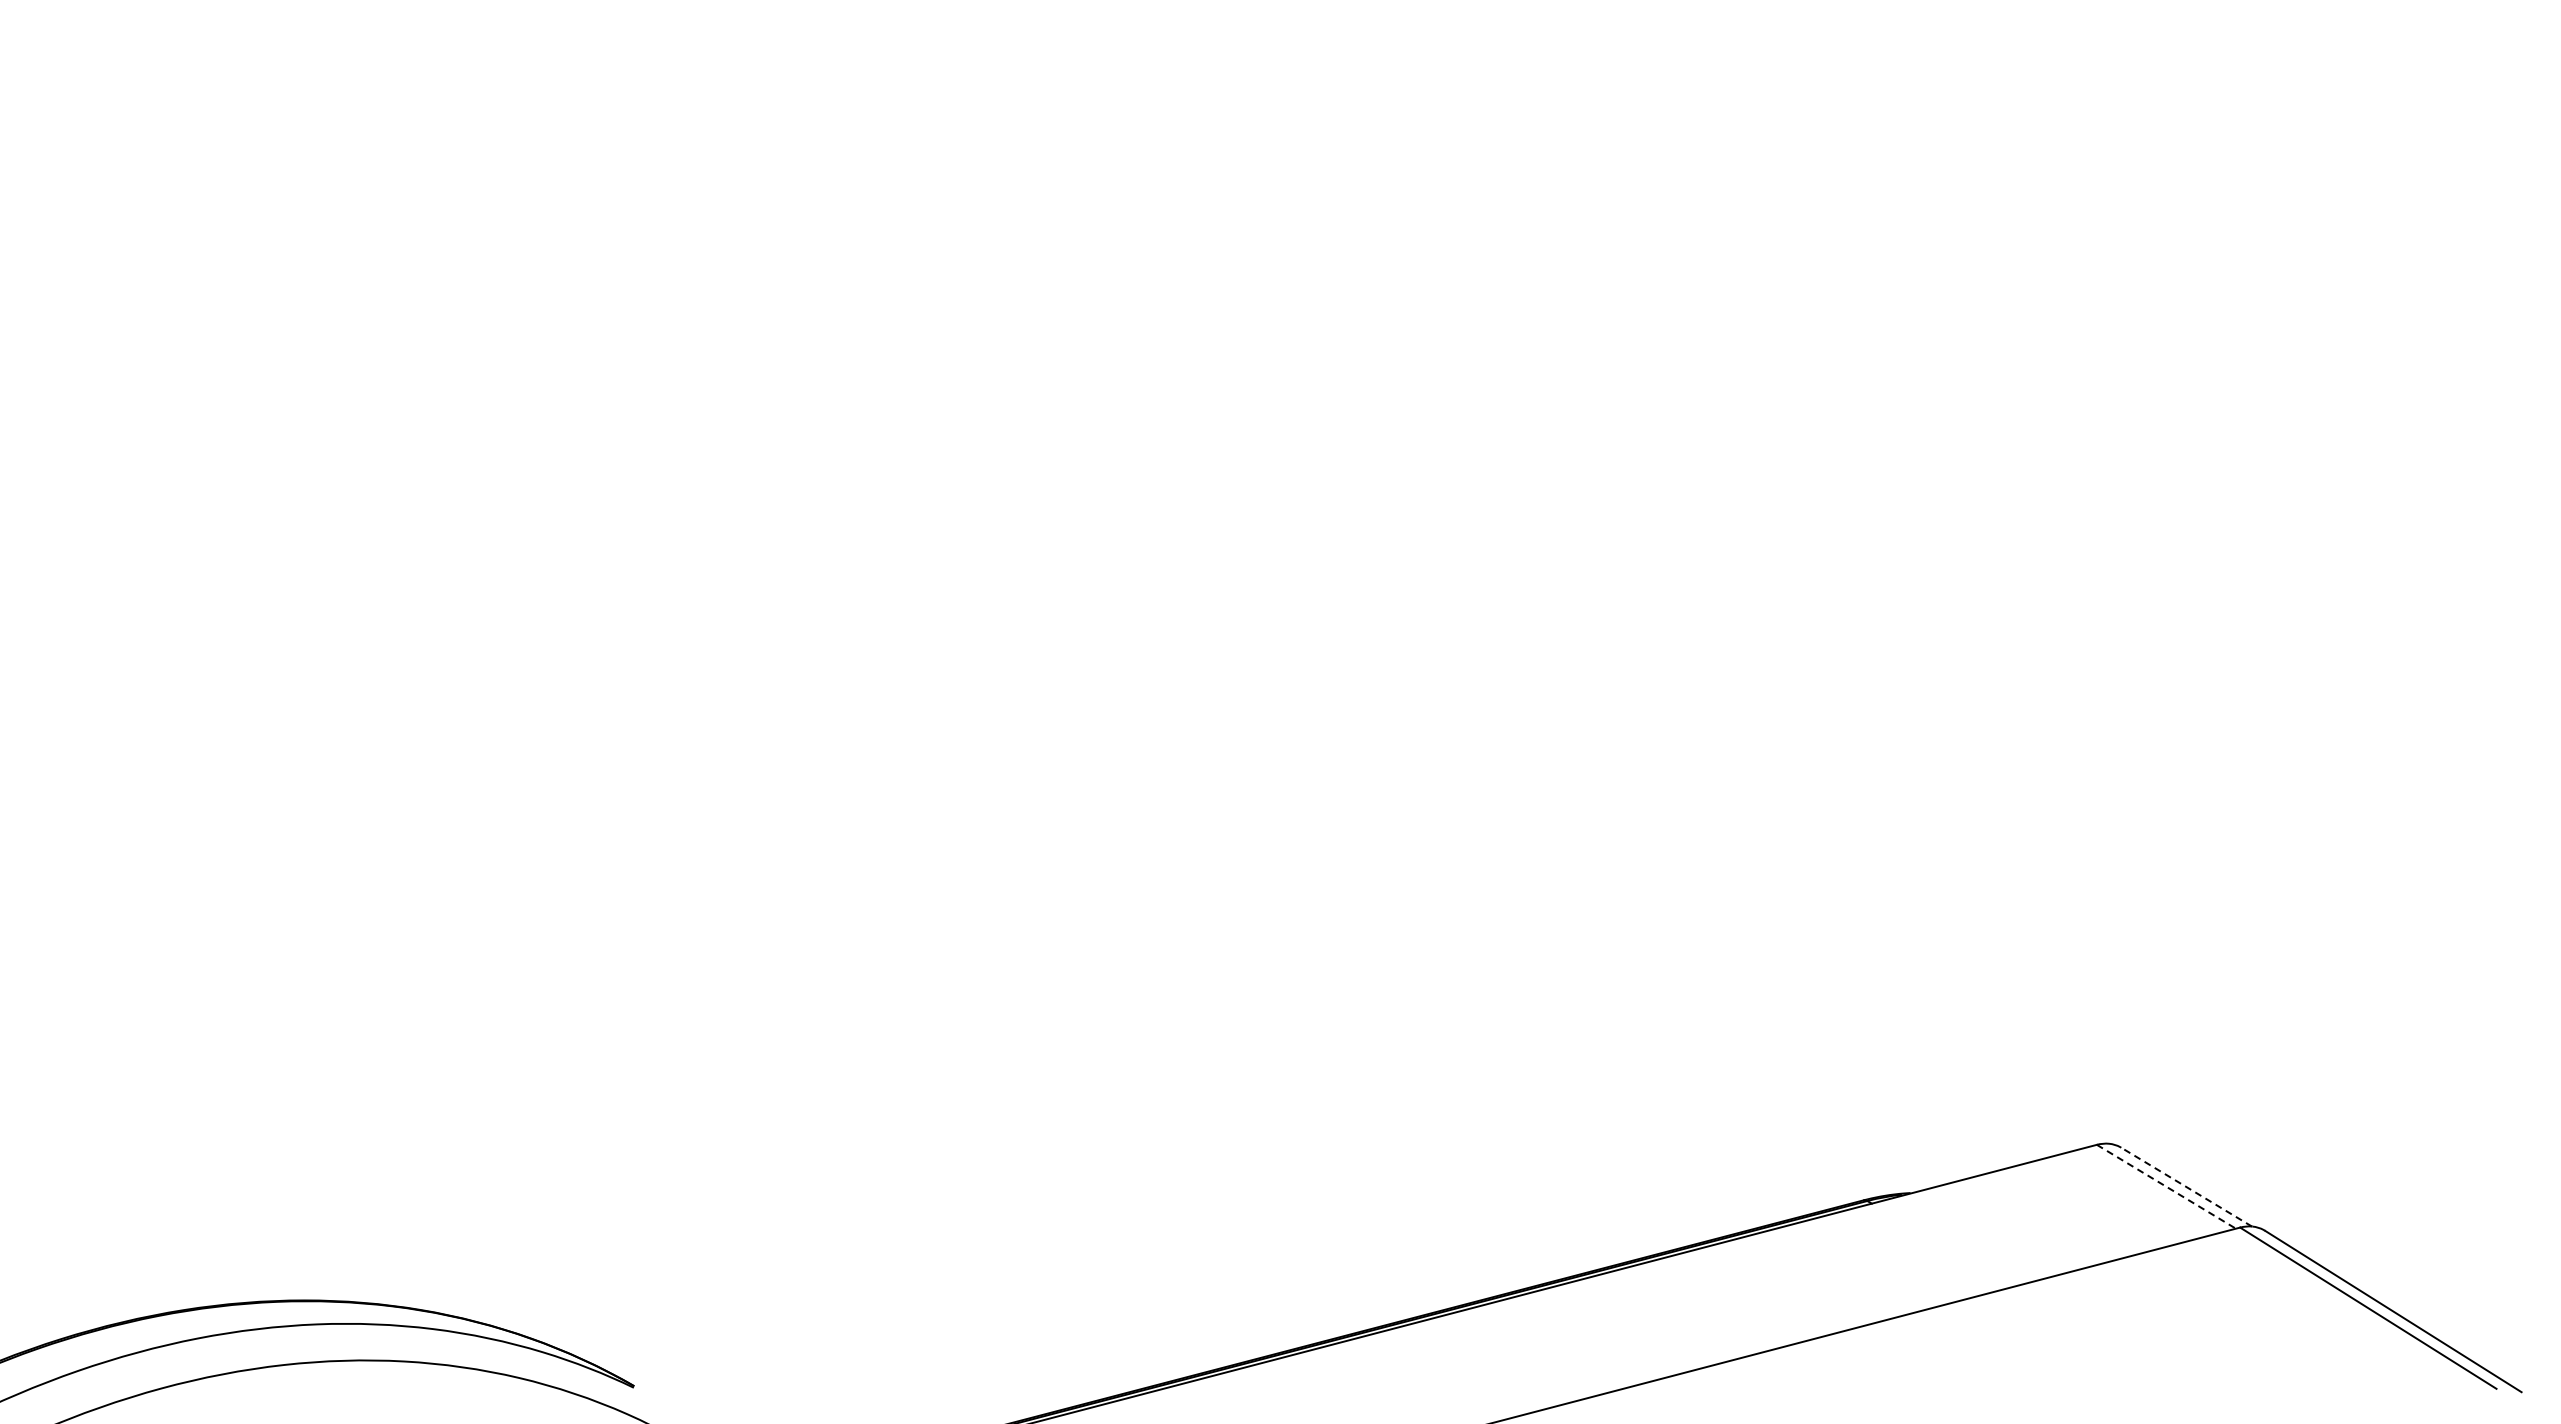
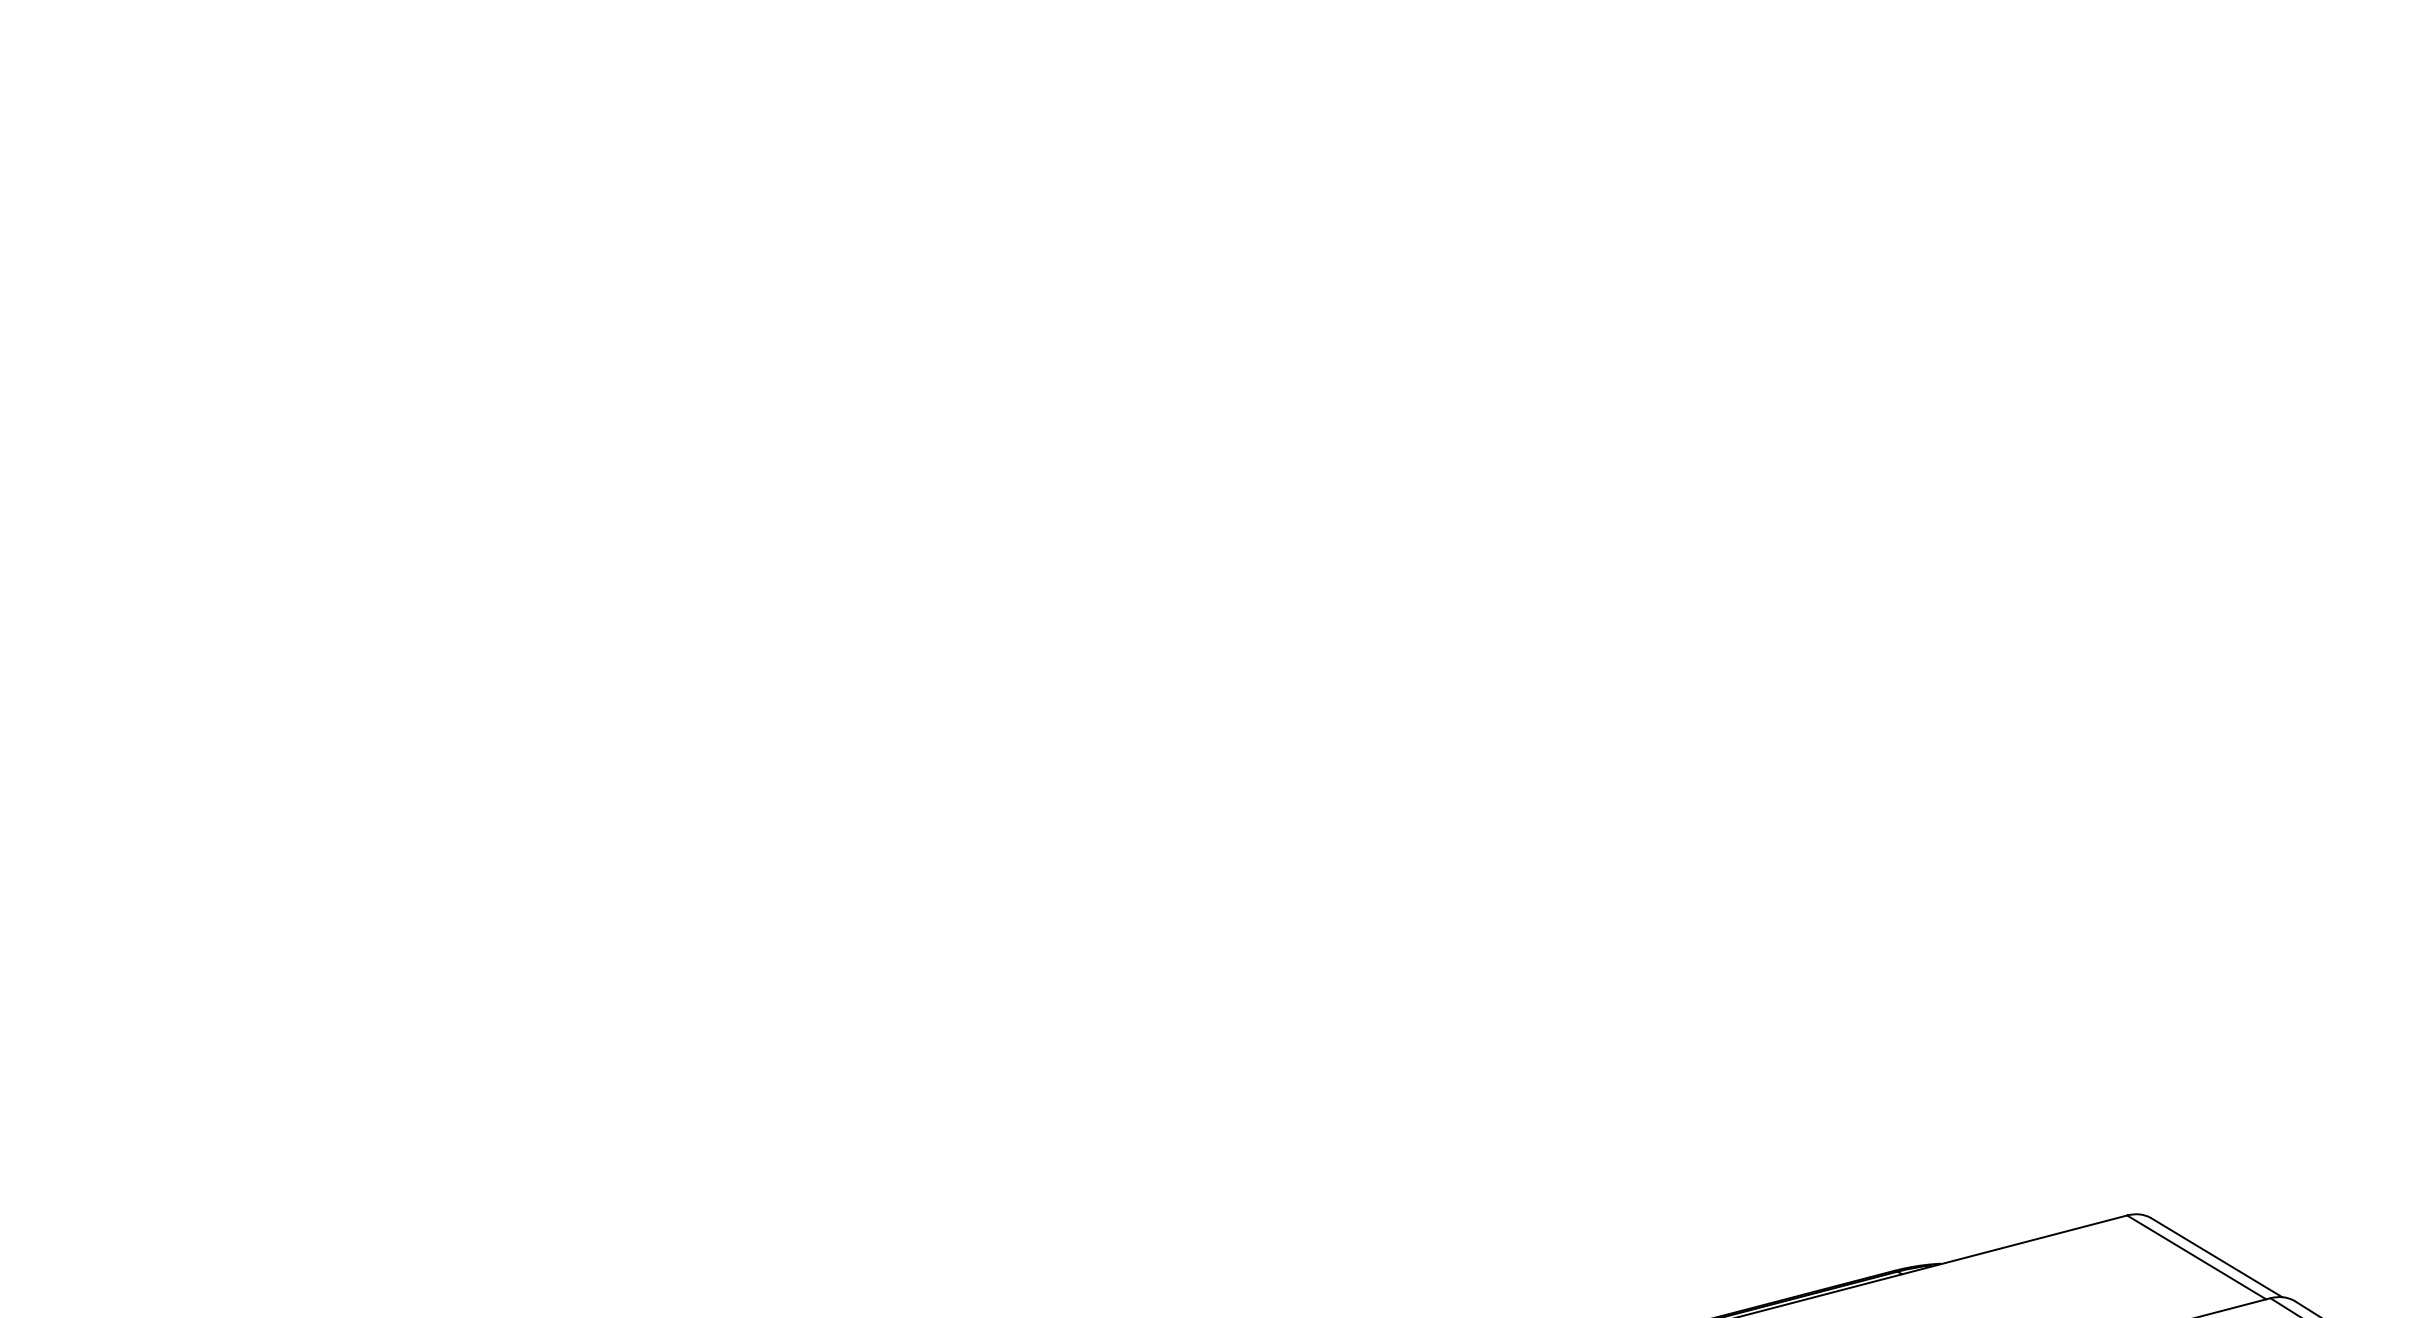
line: (2186, 1186) -> (2216, 1257), dashed -> solid
line: (2166, 1187) -> (2196, 1258), dashed -> solid

